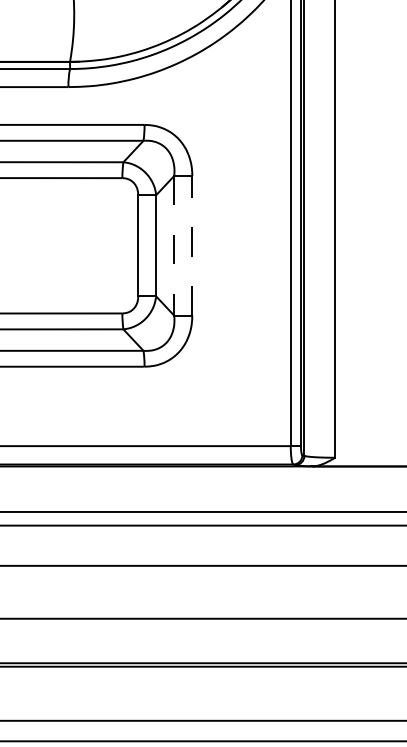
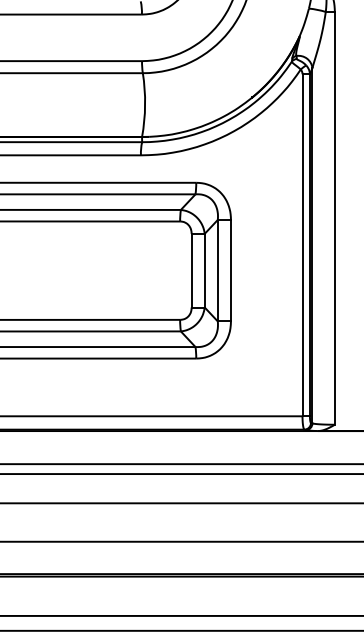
line: (173, 245) -> (217, 270), dashed -> solid
line: (191, 245) -> (230, 270), dashed -> solid

